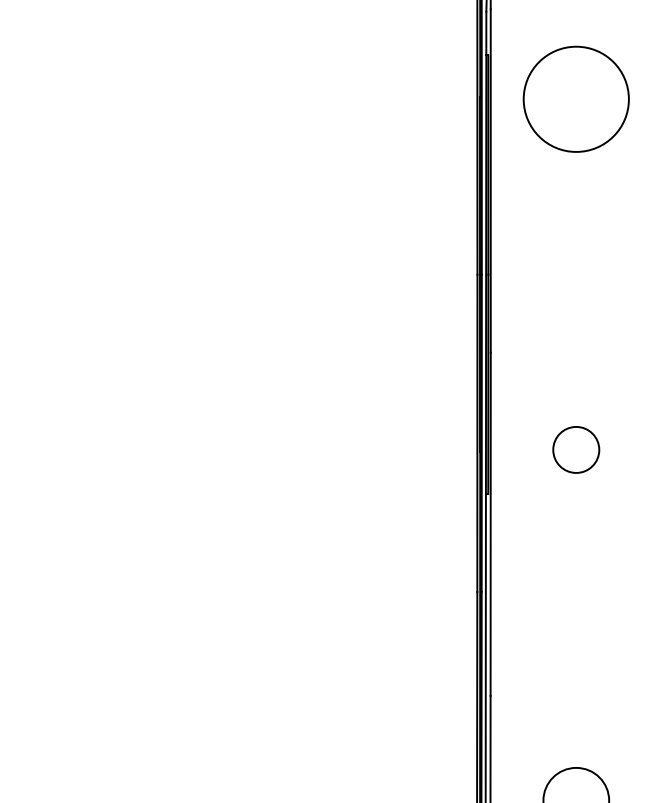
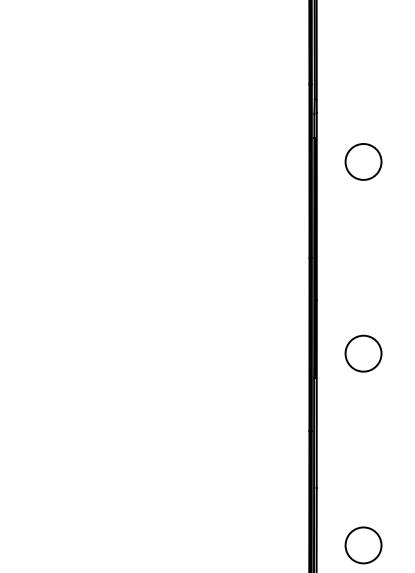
circle: (576, 98) -> (363, 161), size x0.62
circle: (576, 449) -> (363, 353), size x1.43

